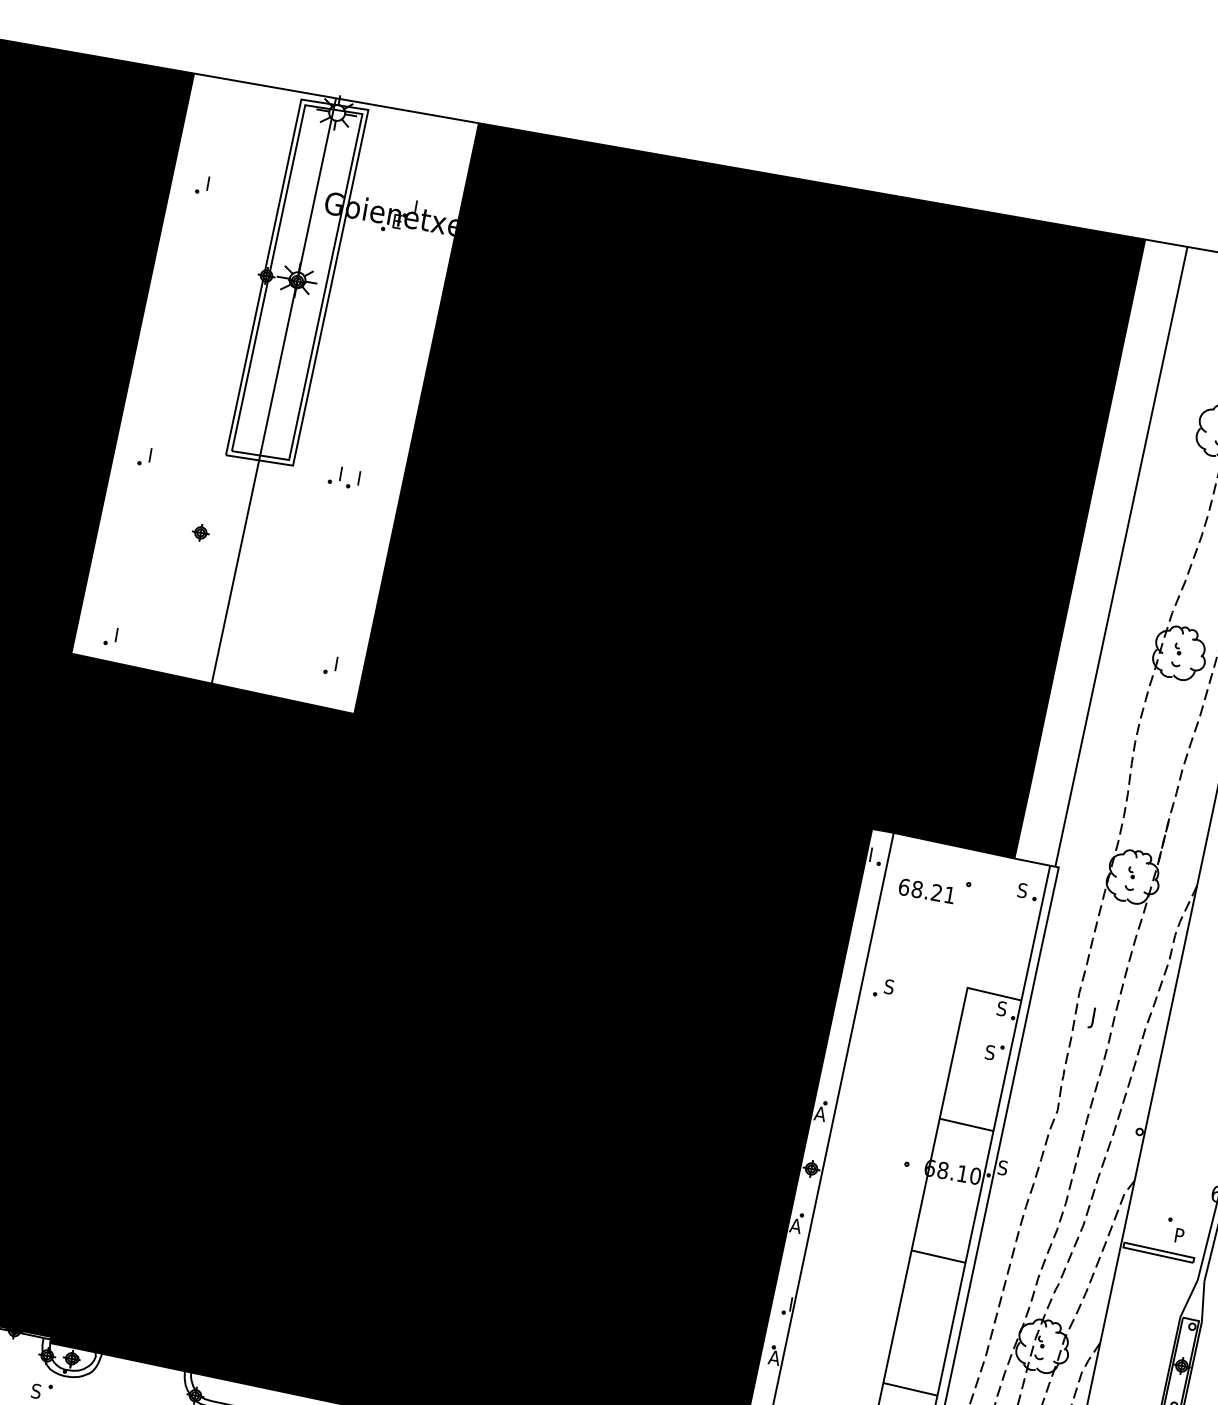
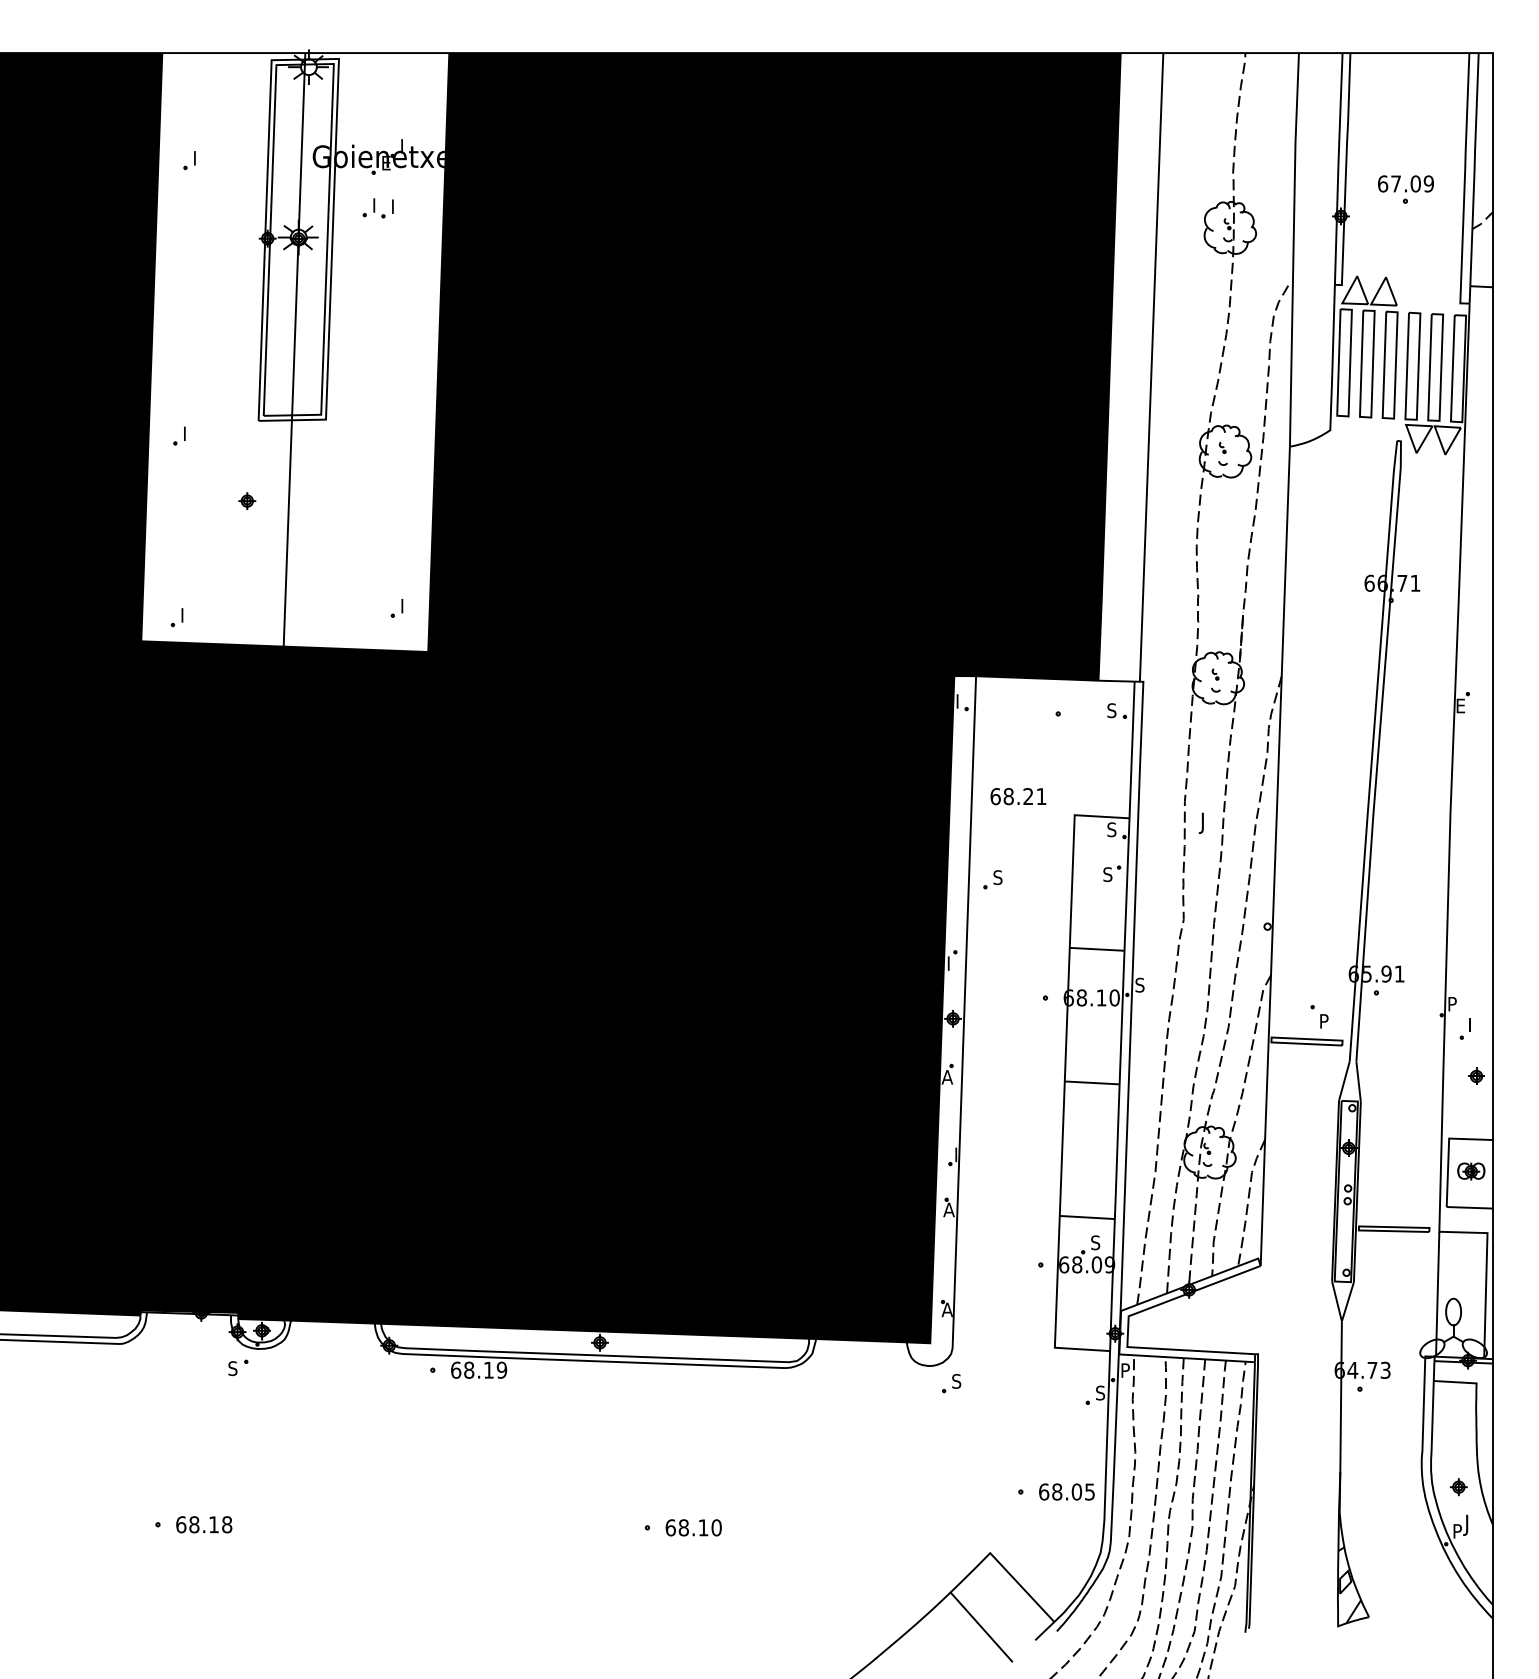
part: (343, 477) -> (377, 208), moved
text: (926, 891) -> (1018, 796), moved
part: (883, 987) -> (992, 879), moved
text: (819, 1113) -> (951, 963), A -> I

